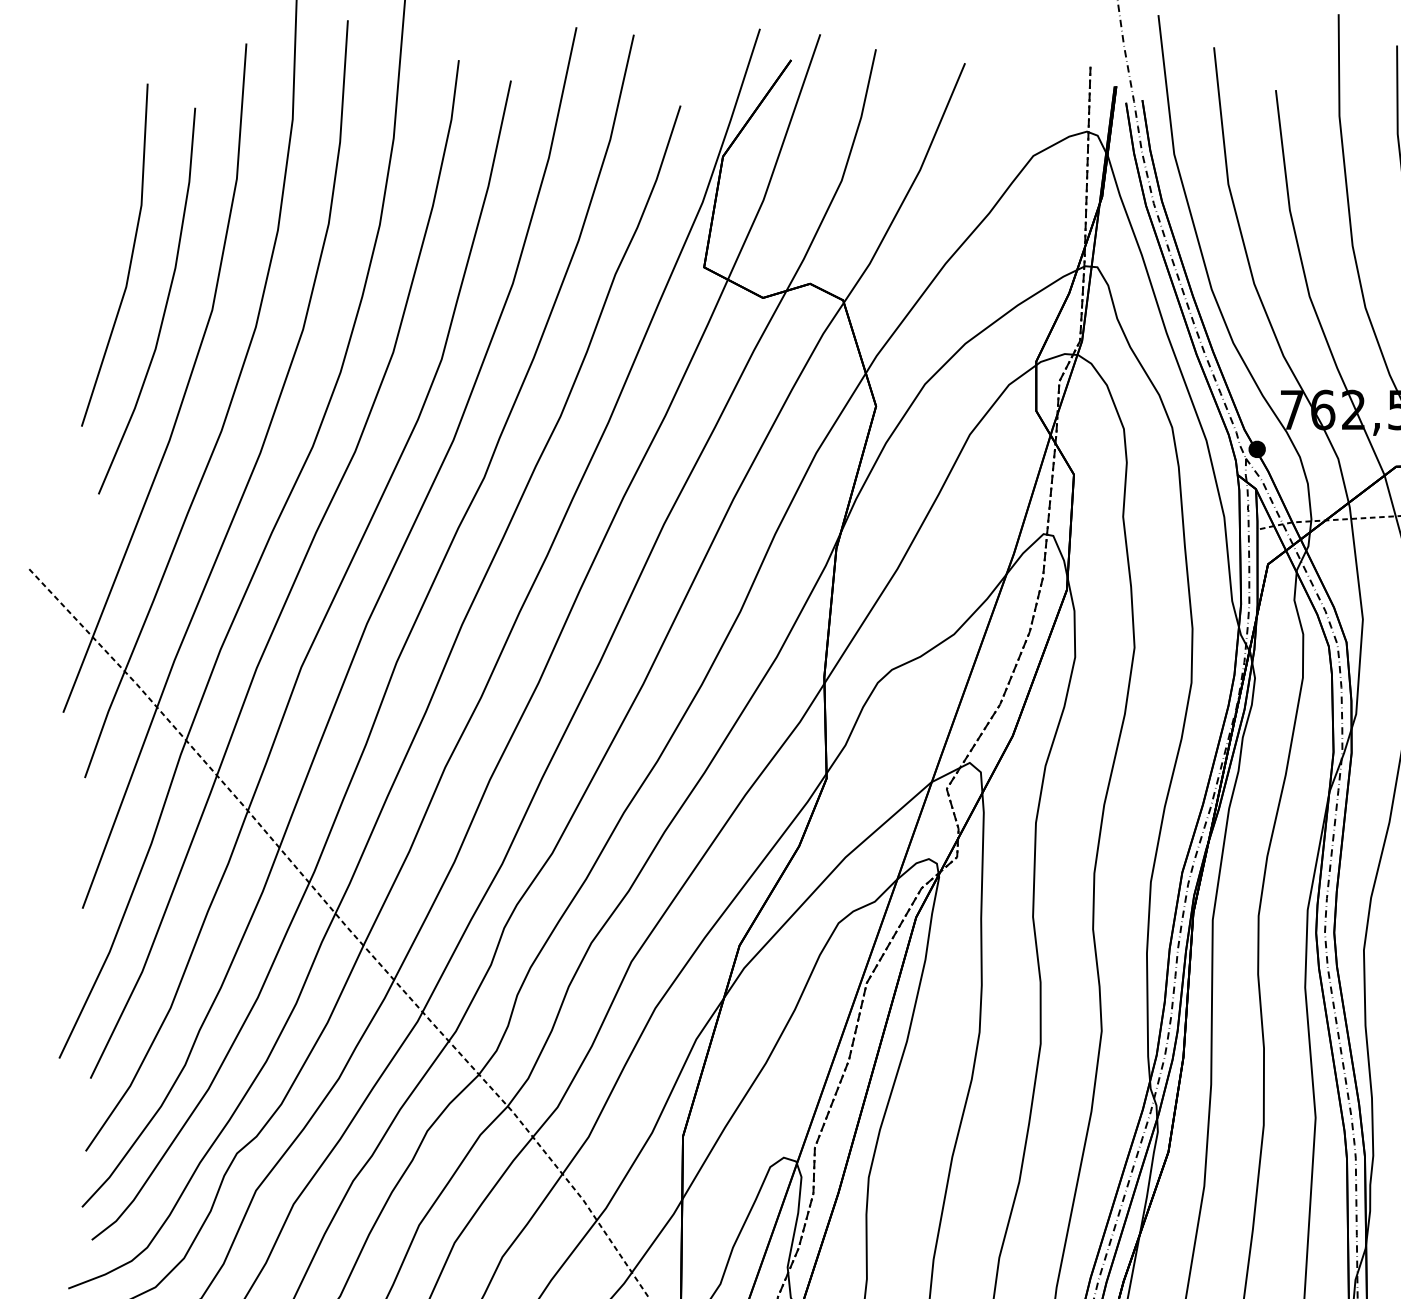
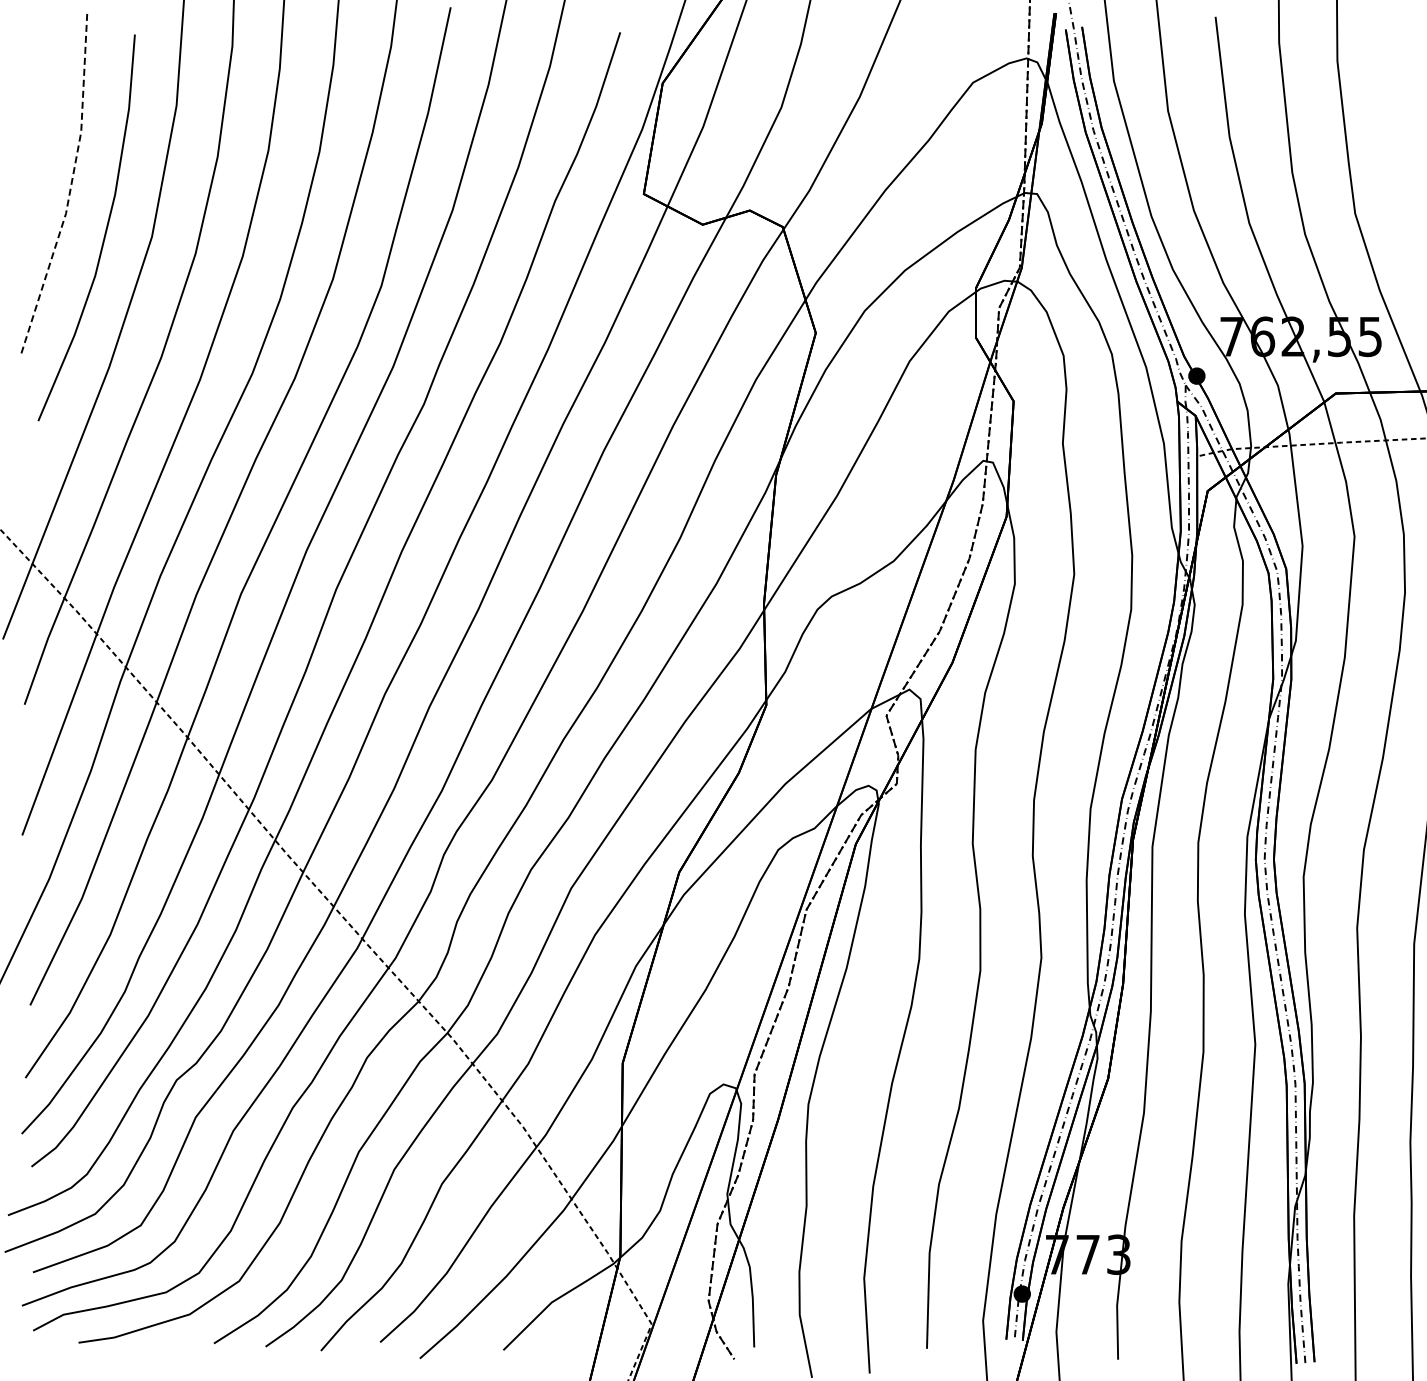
line: (131, 257) -> (71, 184), solid -> dashed

